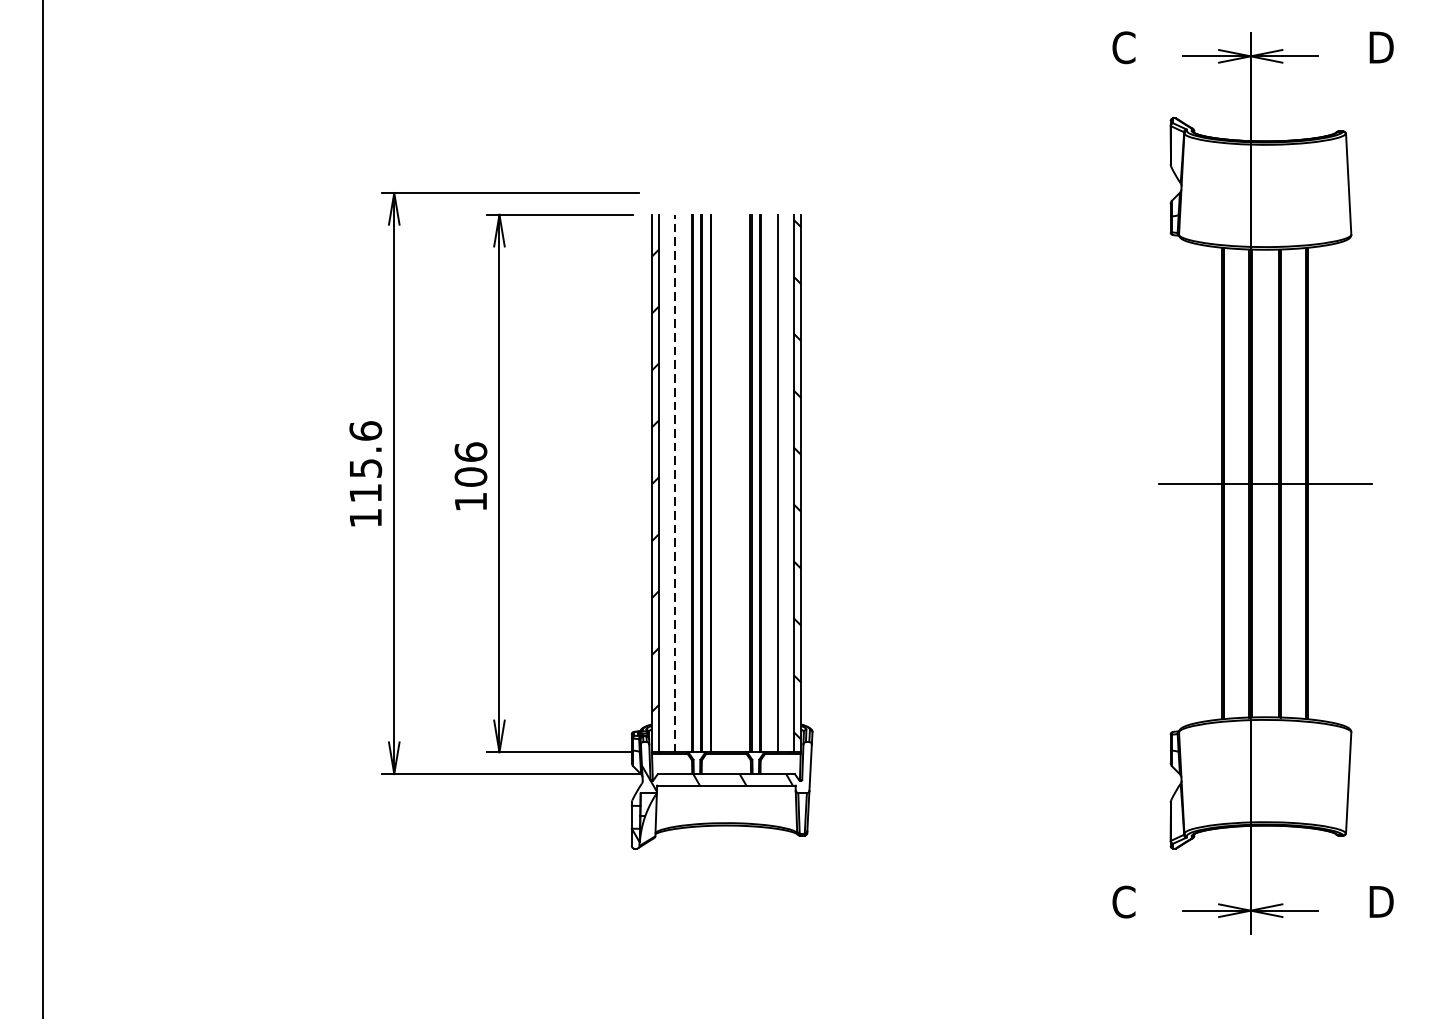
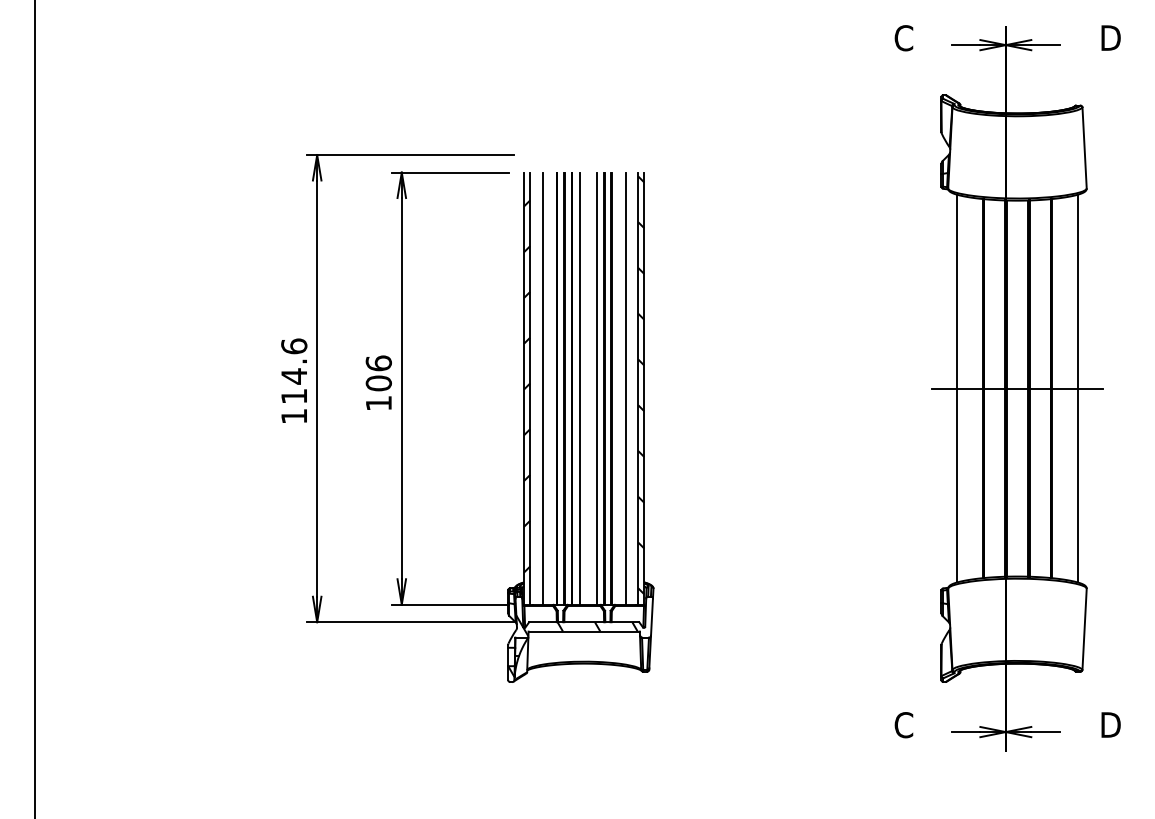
text: (366, 468) -> (294, 376), 115.6 -> 114.6
line: (674, 483) -> (542, 388), dashed -> solid
line: (721, 483) -> (580, 388), added
line: (742, 483) -> (597, 388), added
line: (1190, 483) -> (957, 388), added
line: (1339, 483) -> (1077, 388), added

